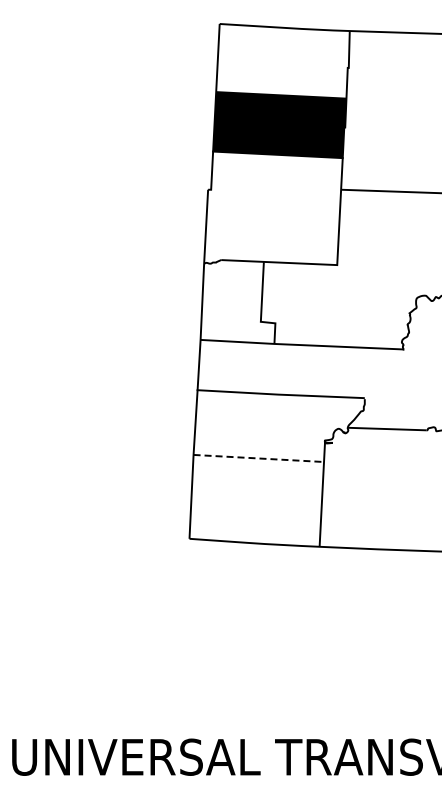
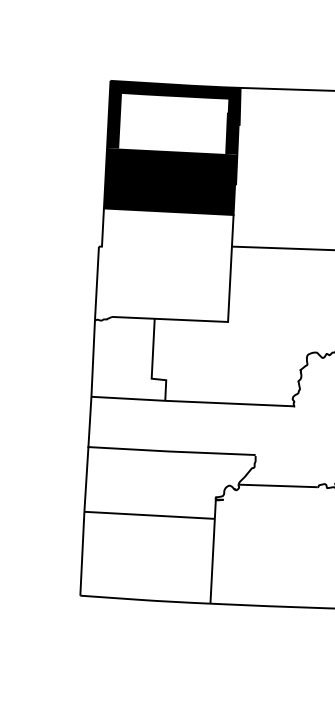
fill: (282, 60) -> (173, 117), added
line: (258, 458) -> (149, 515), dashed -> solid

